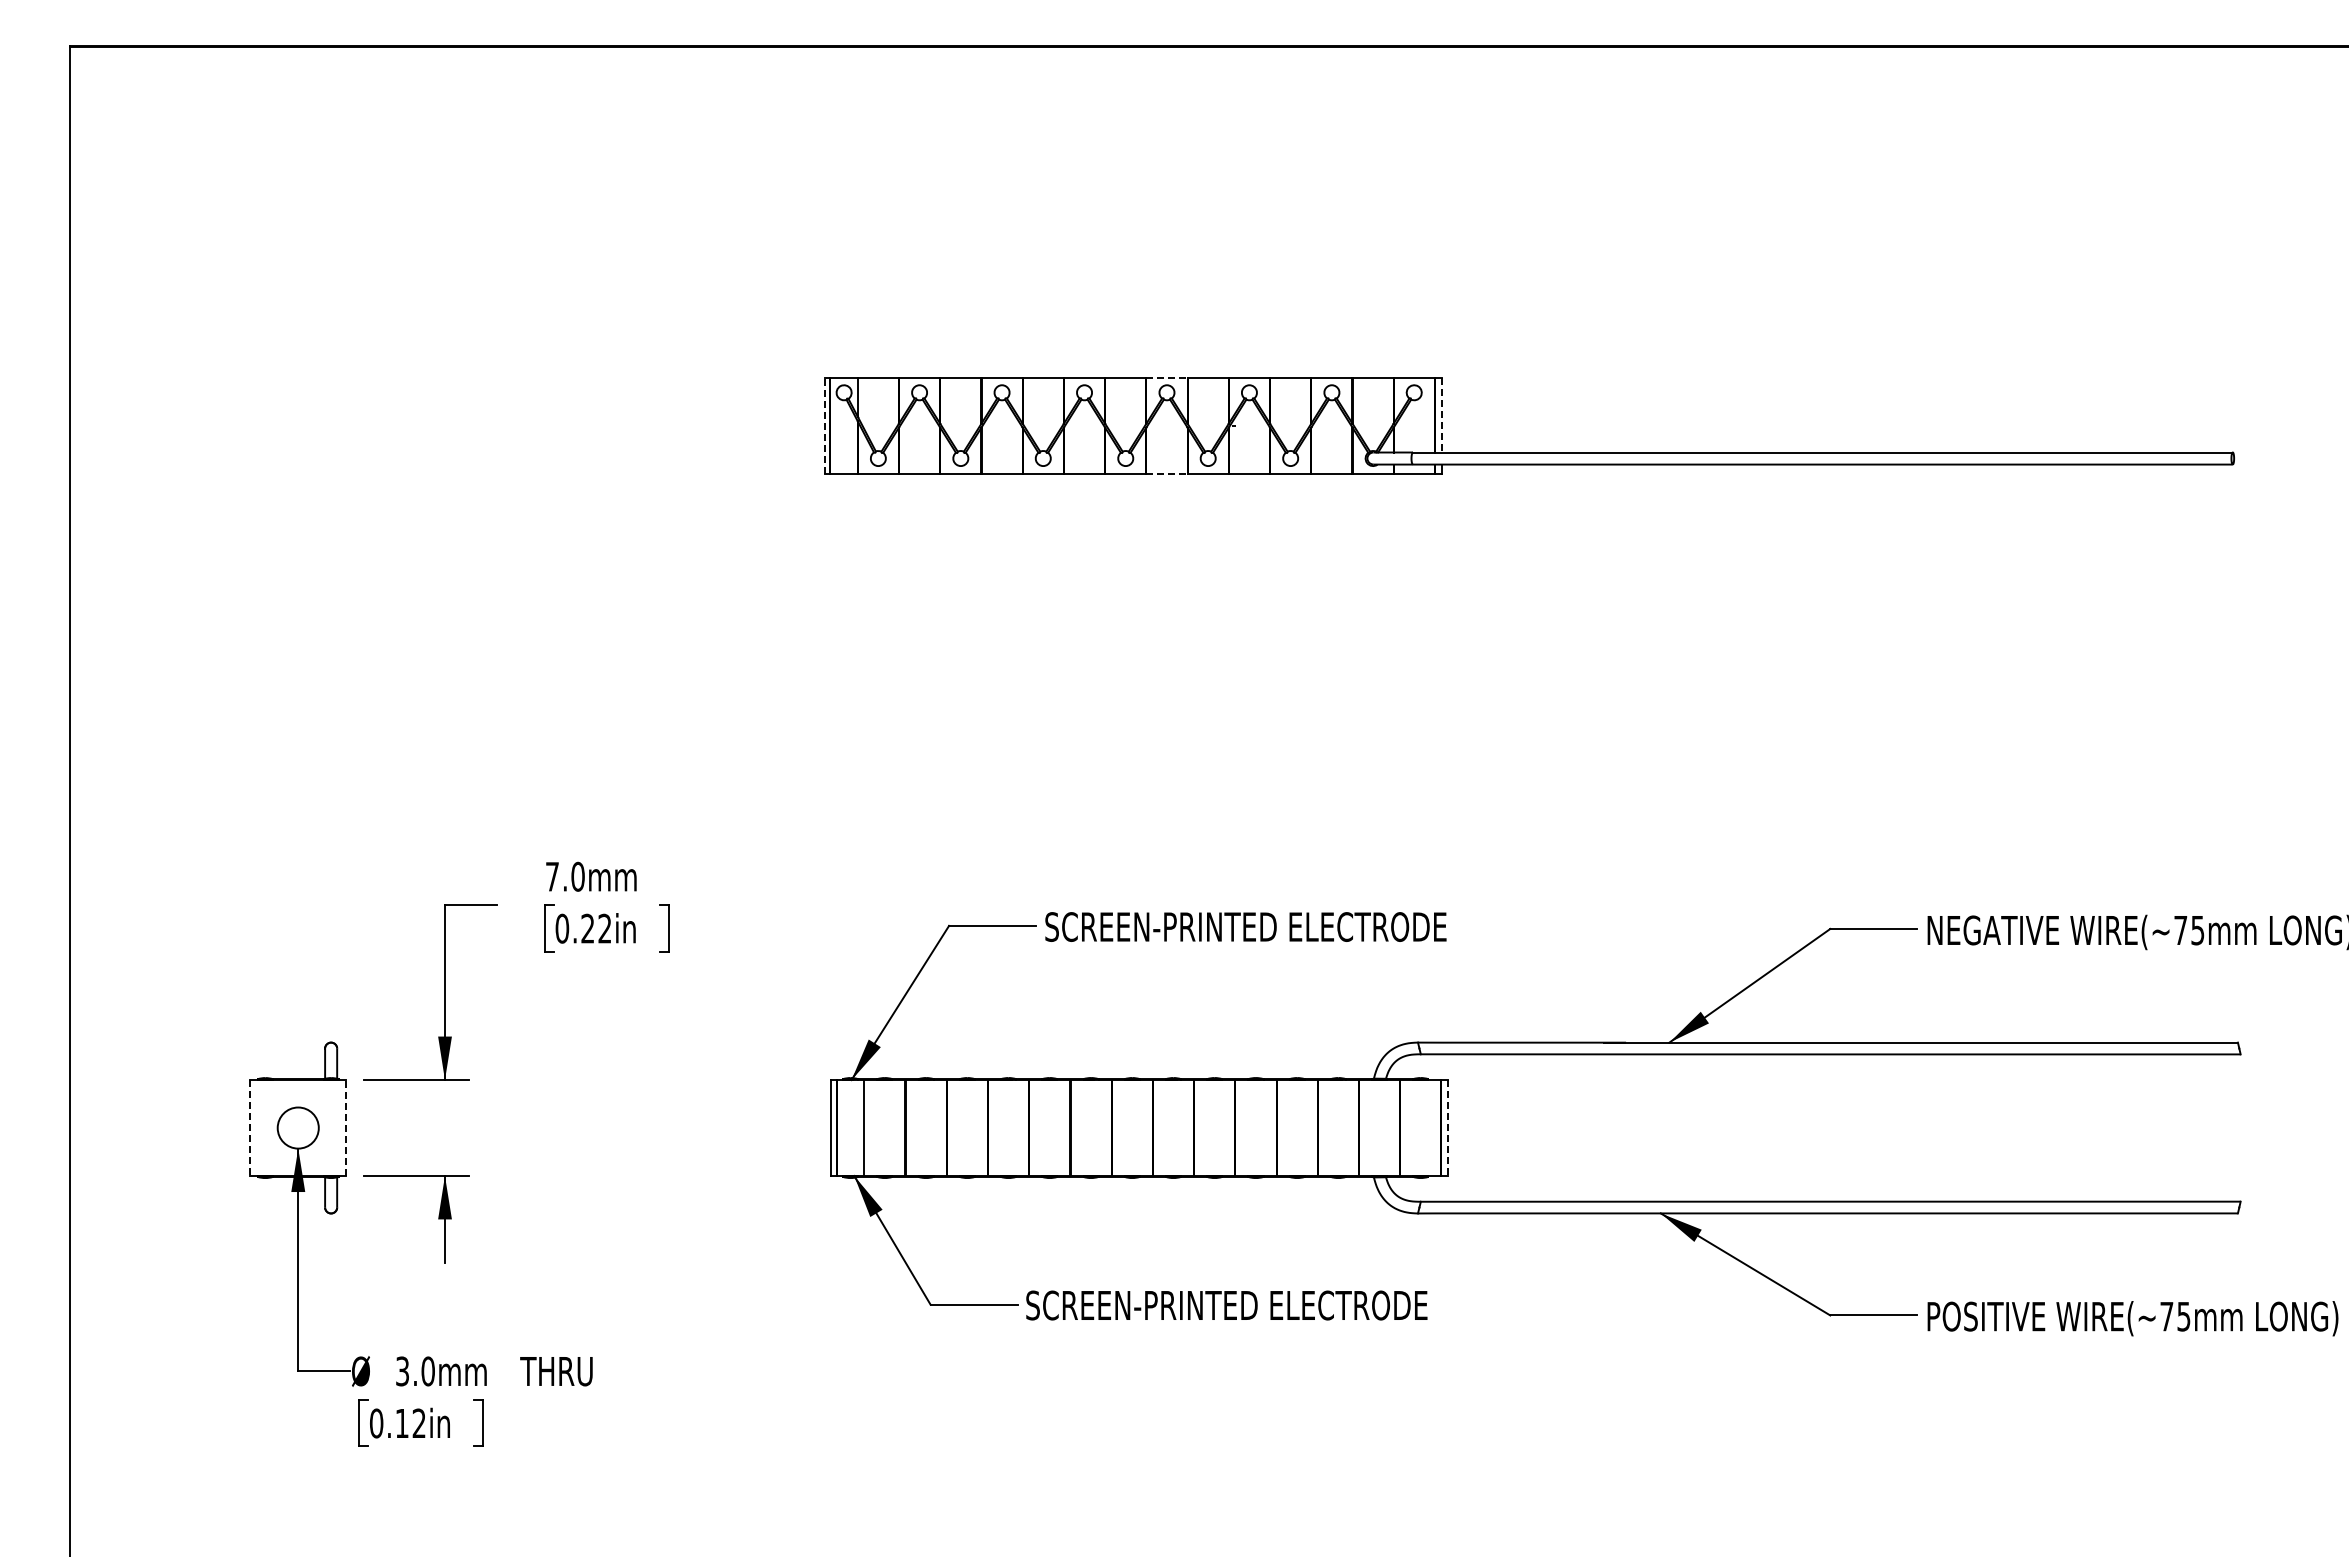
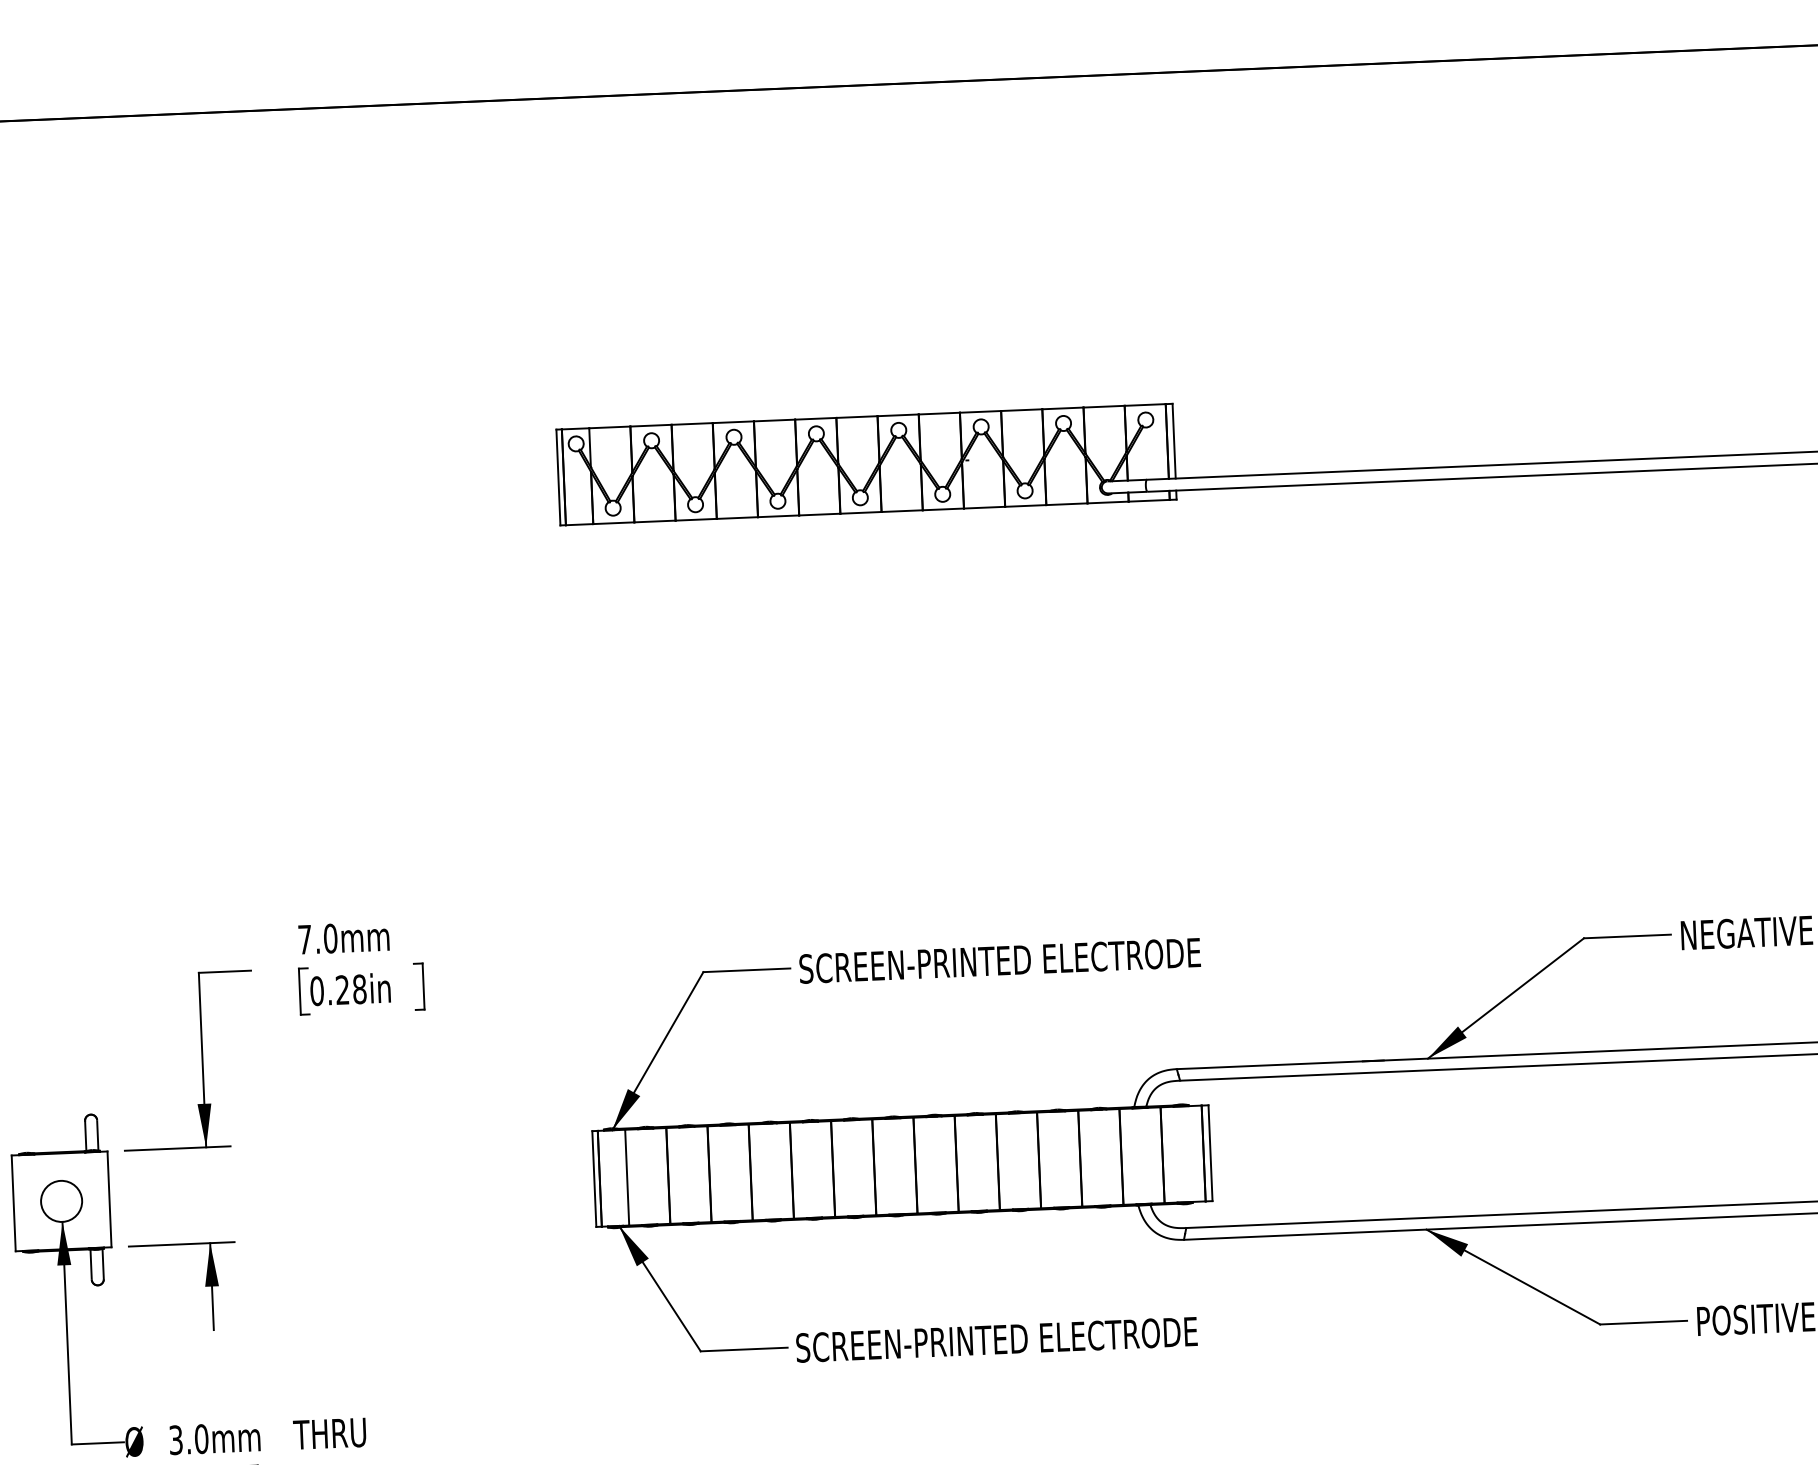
line: (1166, 377) -> (897, 415), dashed -> solid
line: (1441, 415) -> (1174, 441), dashed -> solid
line: (824, 425) -> (557, 477), dashed -> solid
line: (1166, 473) -> (901, 511), dashed -> solid
text: (604, 928) -> (359, 989), 0.22in -> 0.28in
line: (250, 1128) -> (13, 1203), dashed -> solid
line: (346, 1128) -> (109, 1199), dashed -> solid
line: (1448, 1128) -> (1210, 1153), dashed -> solid

